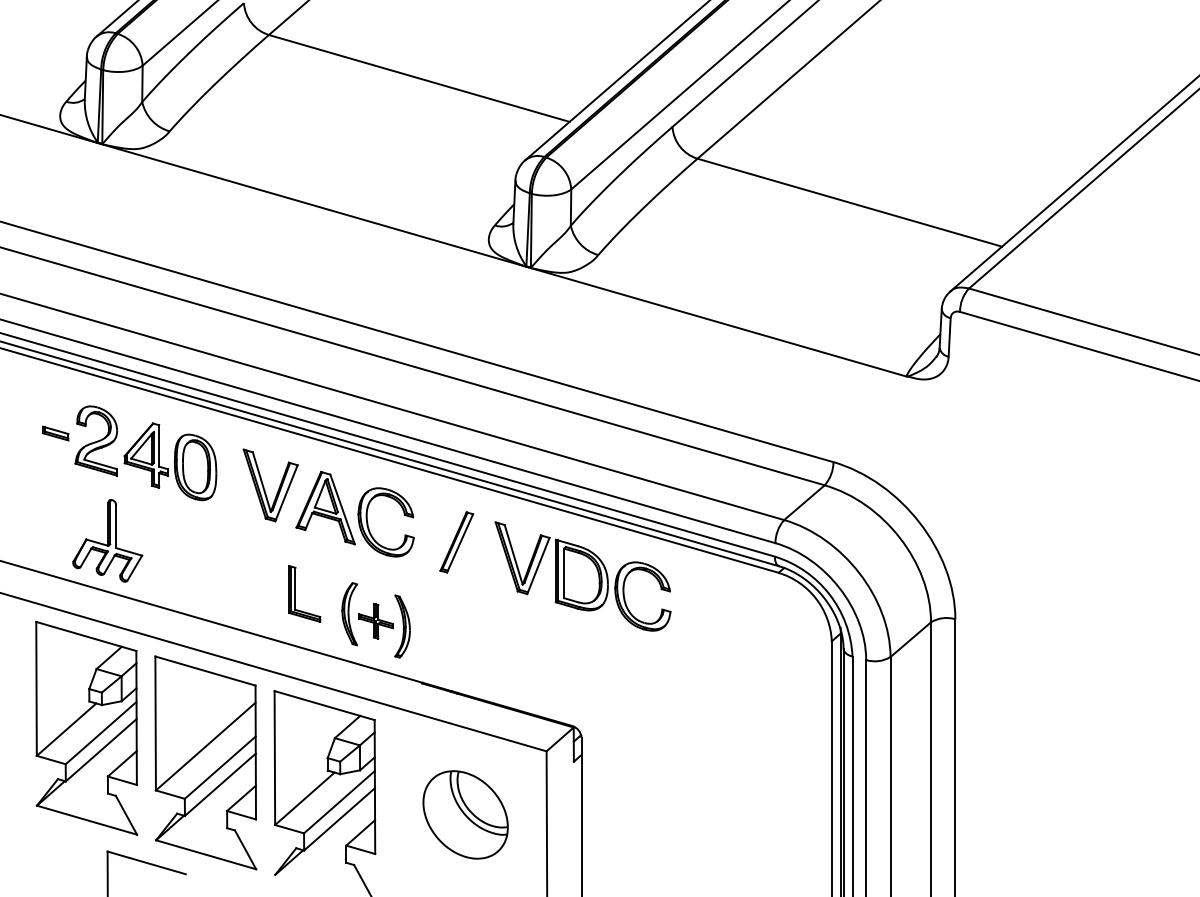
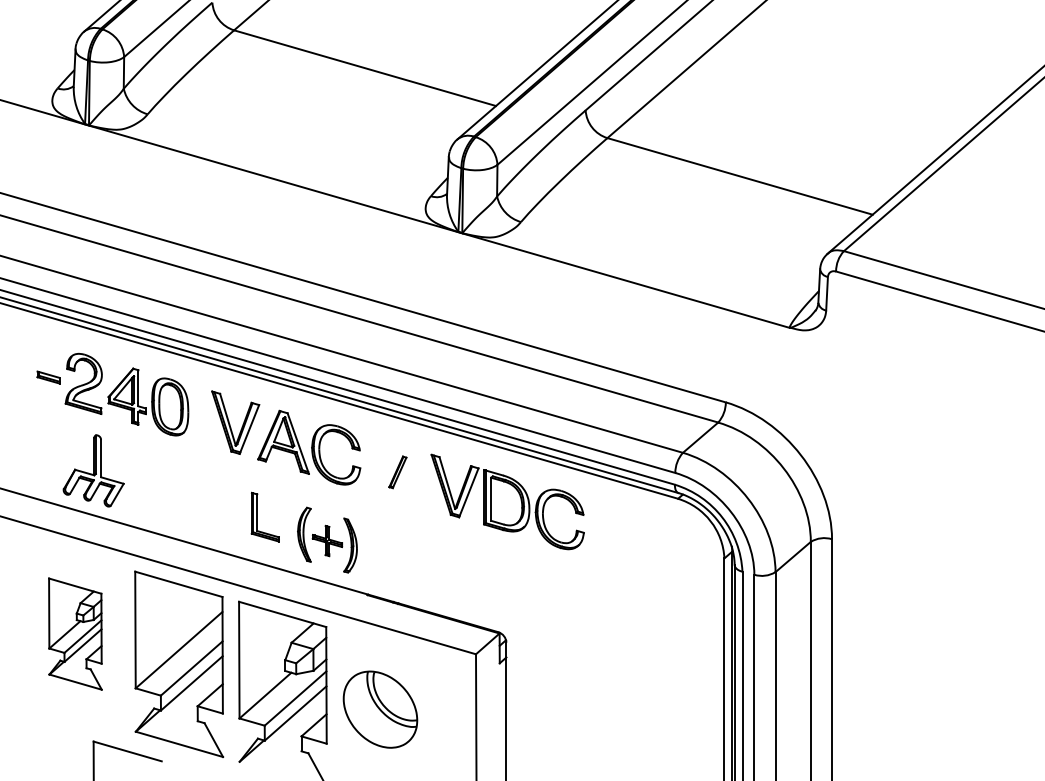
part: (456, 542) -> (397, 472), size x0.6
part: (86, 727) -> (75, 633), size x0.6
part: (465, 814) -> (380, 709), moved

